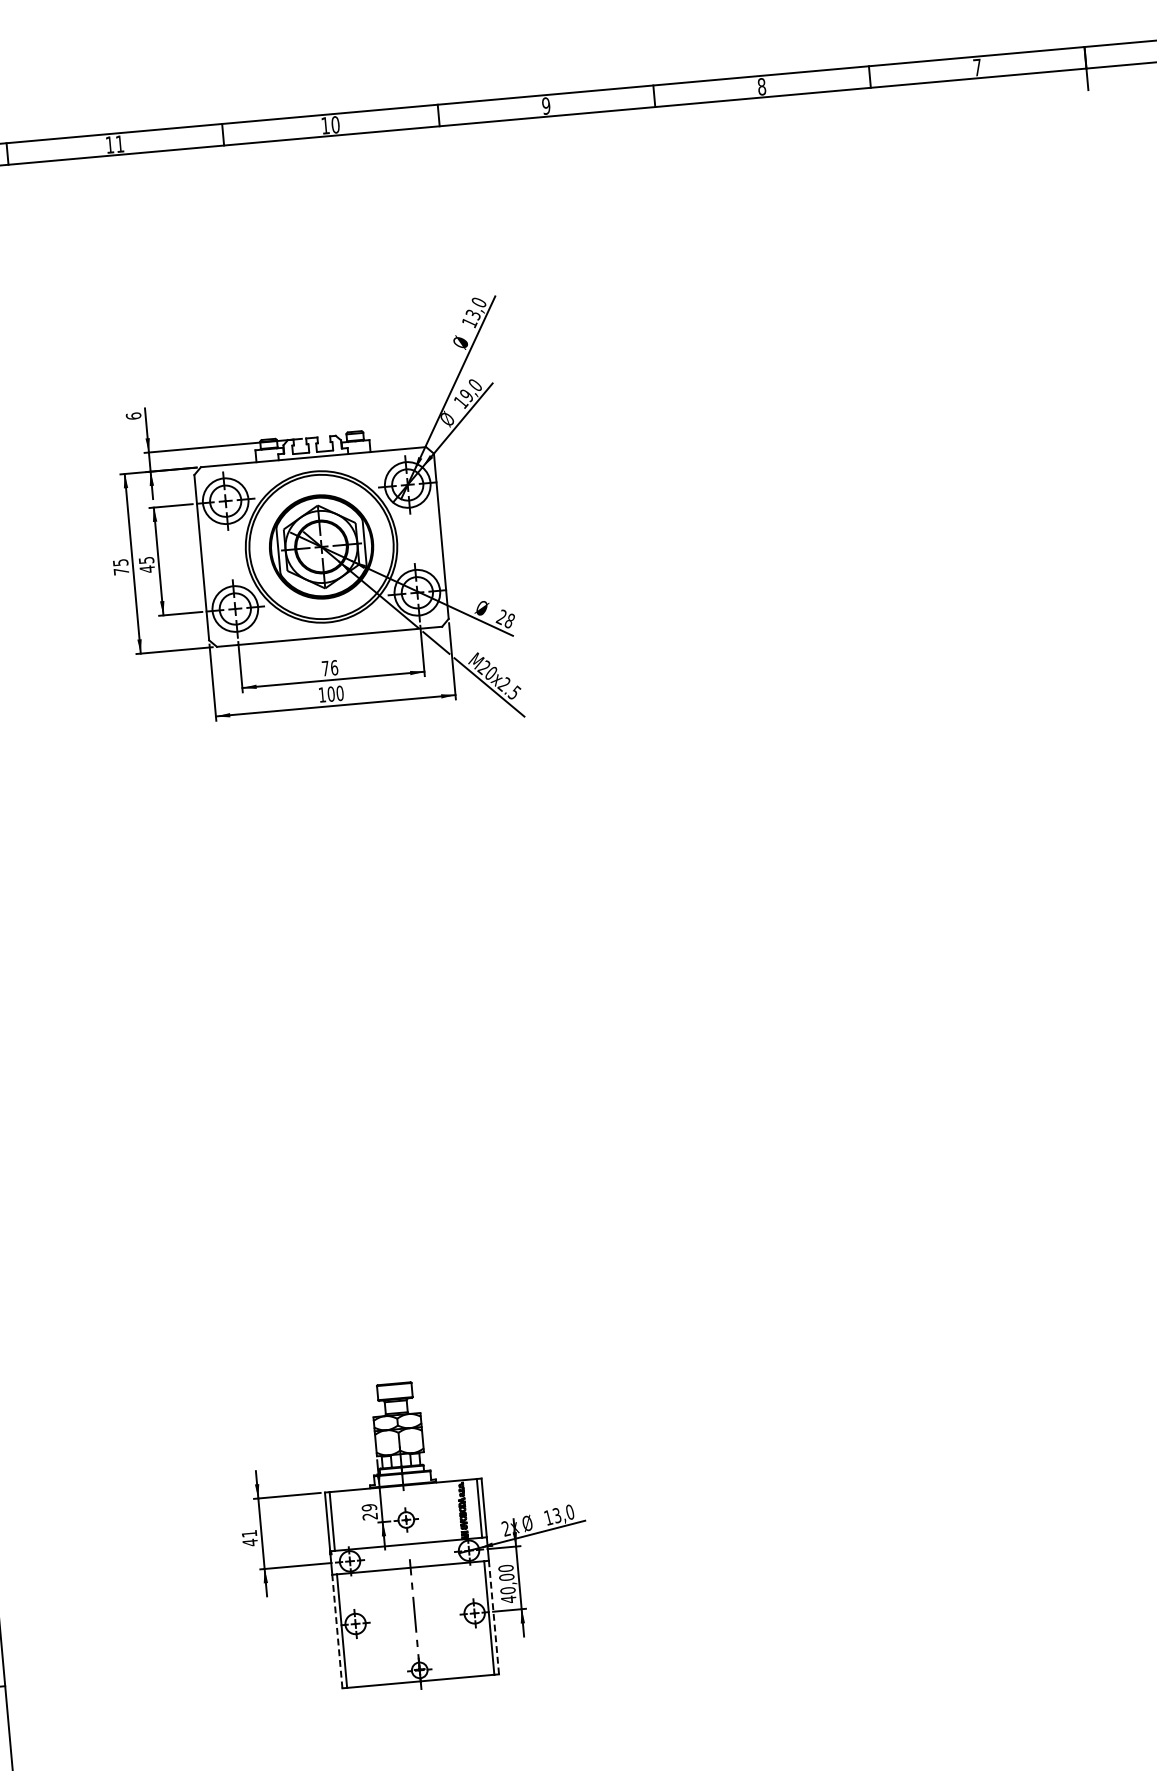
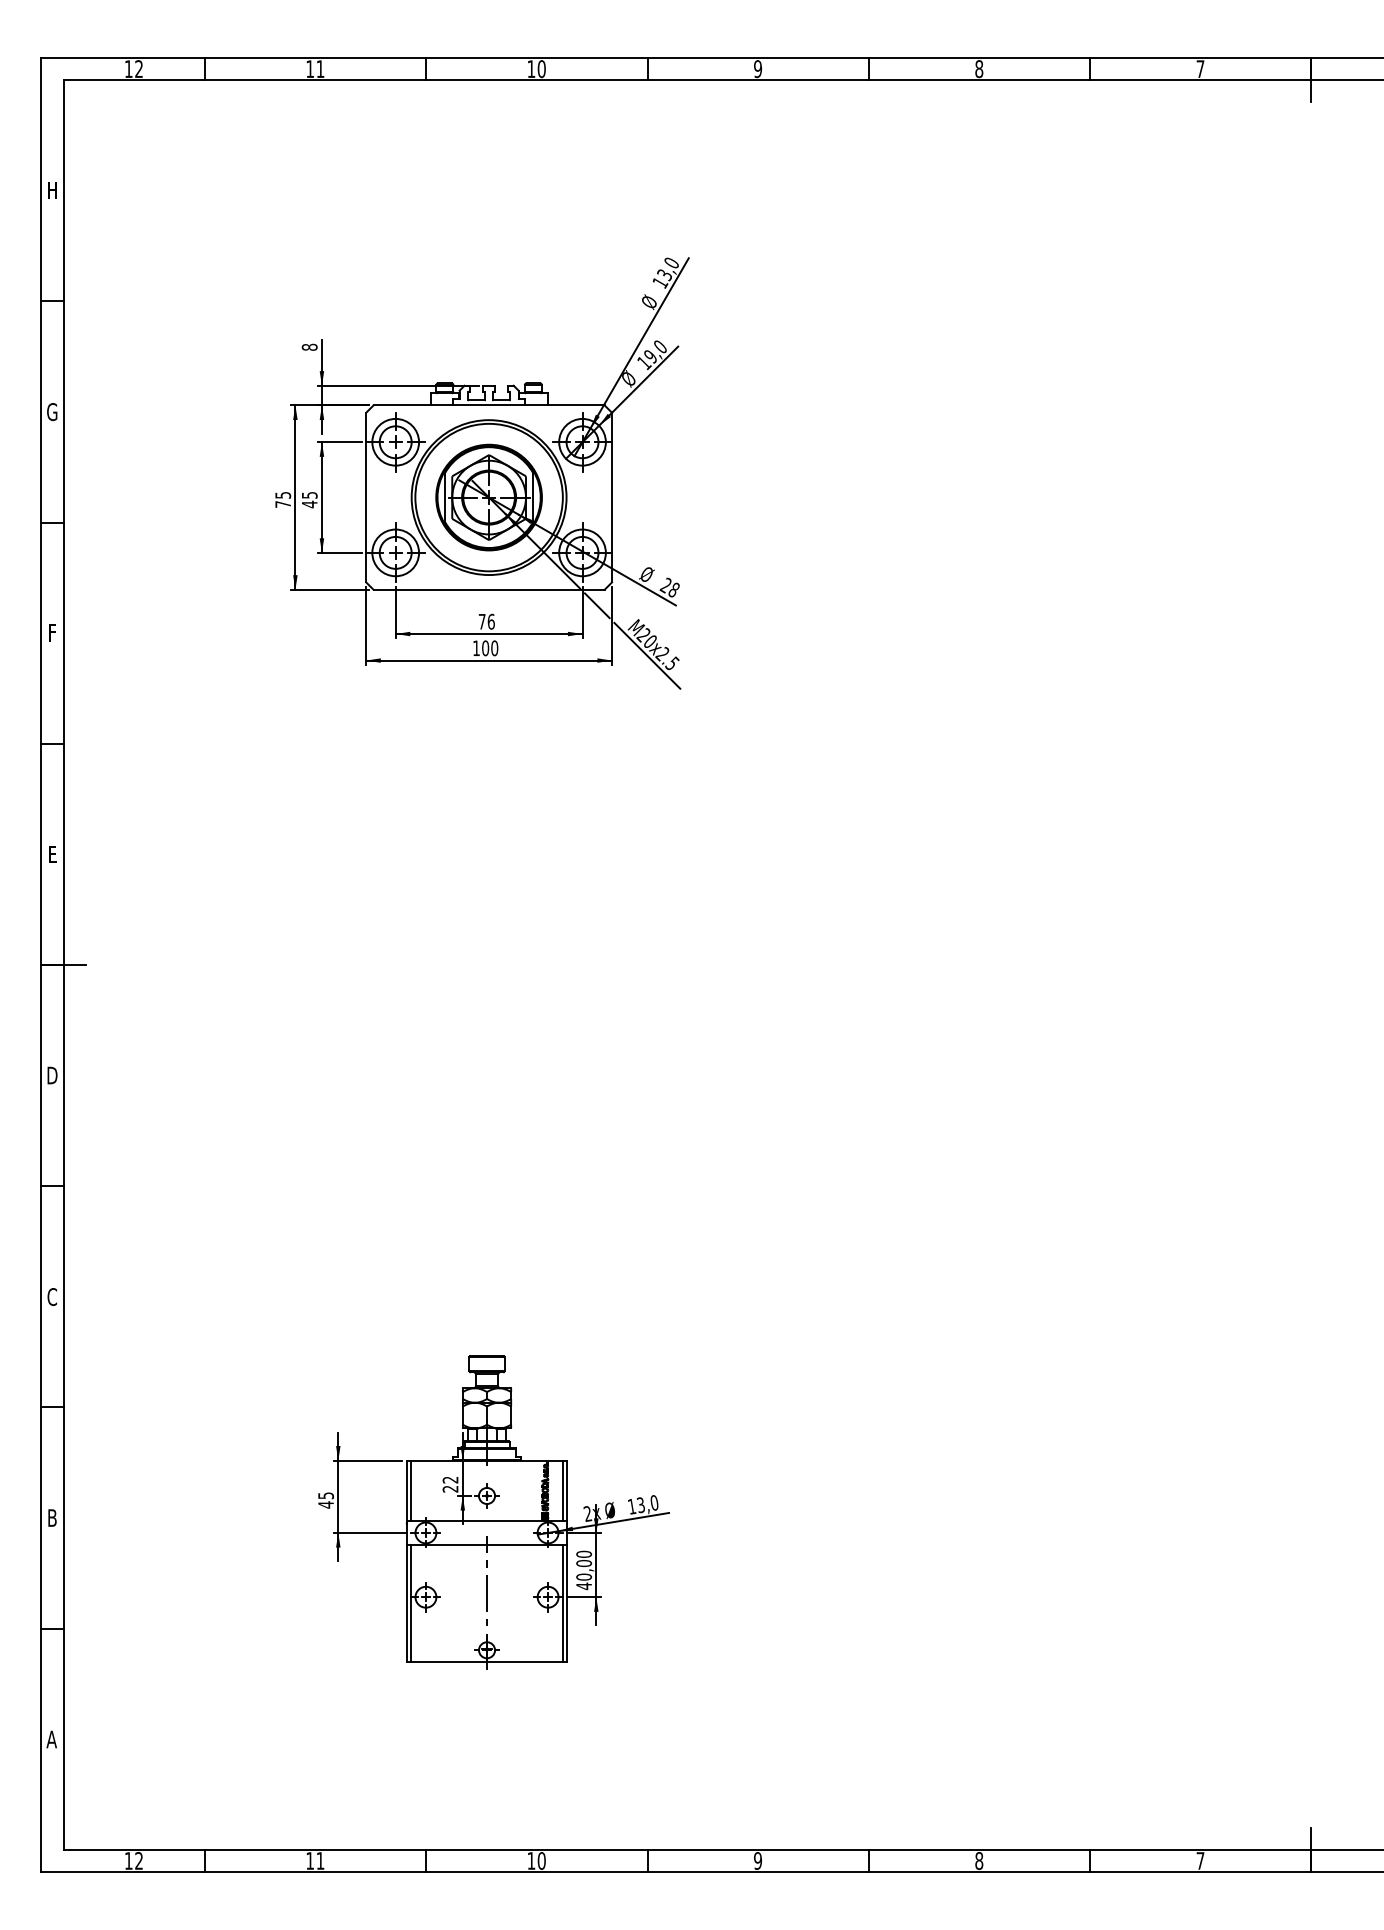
text: (133, 415) -> (309, 346), 6 -> 8
text: (369, 1507) -> (450, 1479), 29 -> 22
text: (249, 1533) -> (326, 1495), 41 -> 45
line: (494, 1616) -> (567, 1602), dashed -> solid
line: (337, 1630) -> (406, 1602), dashed -> solid

